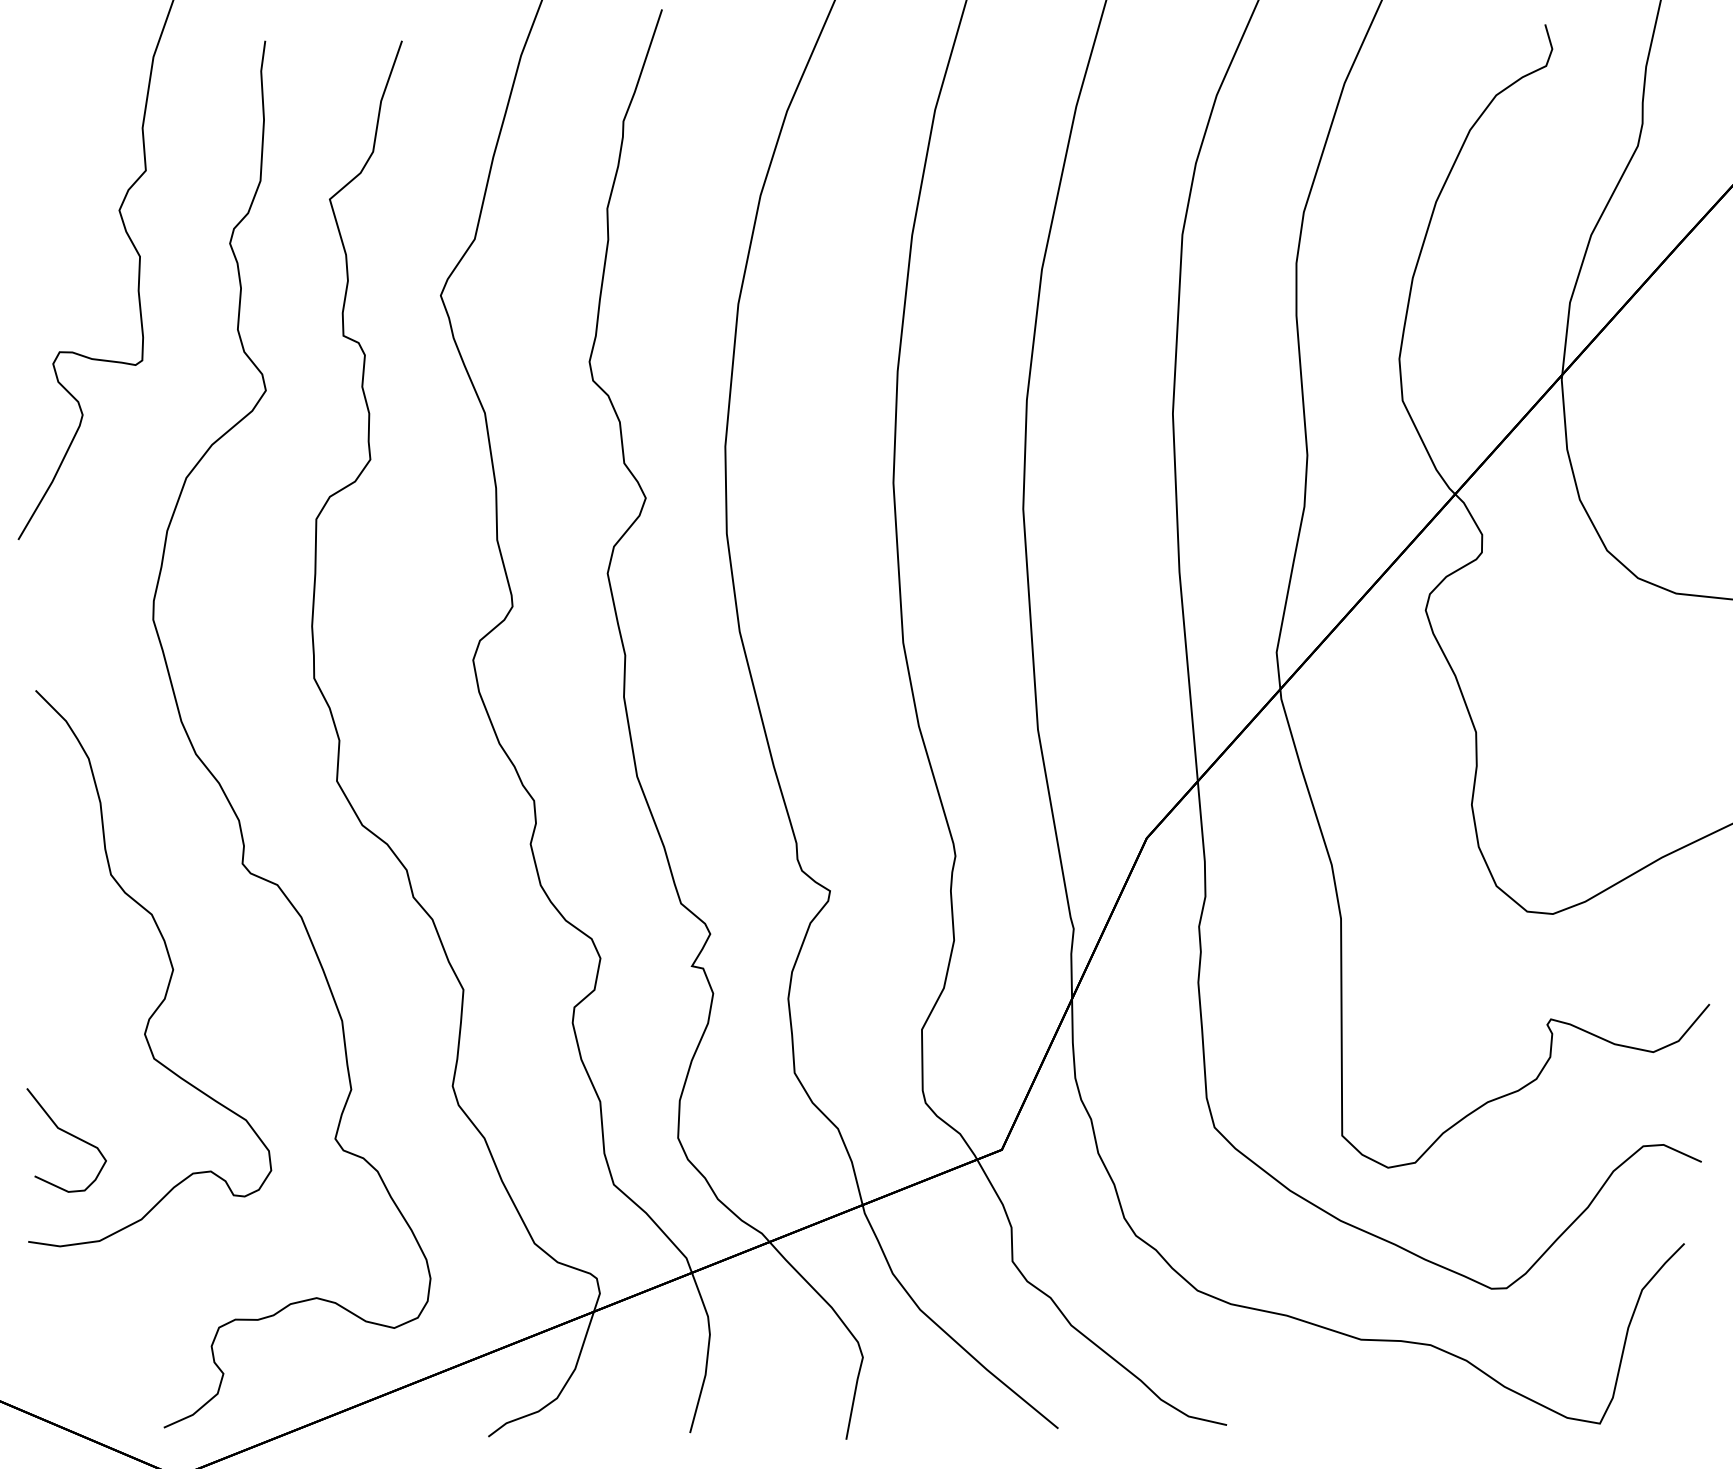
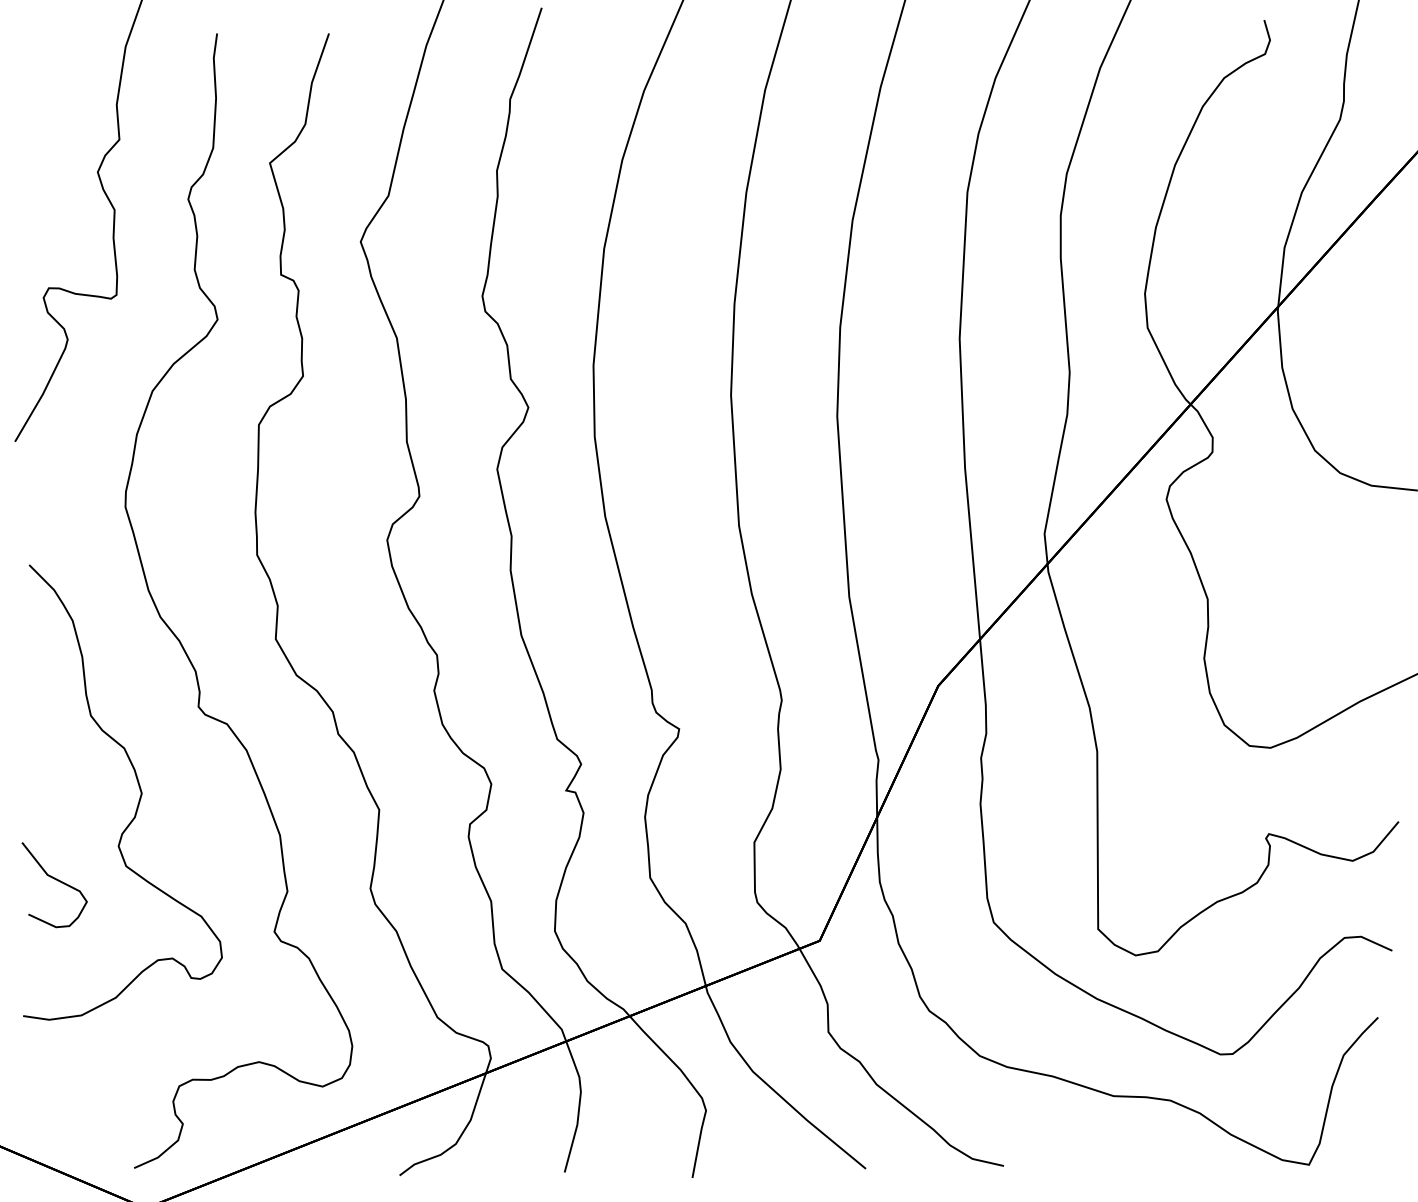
curve: (68, 1134) -> (56, 880), moved

